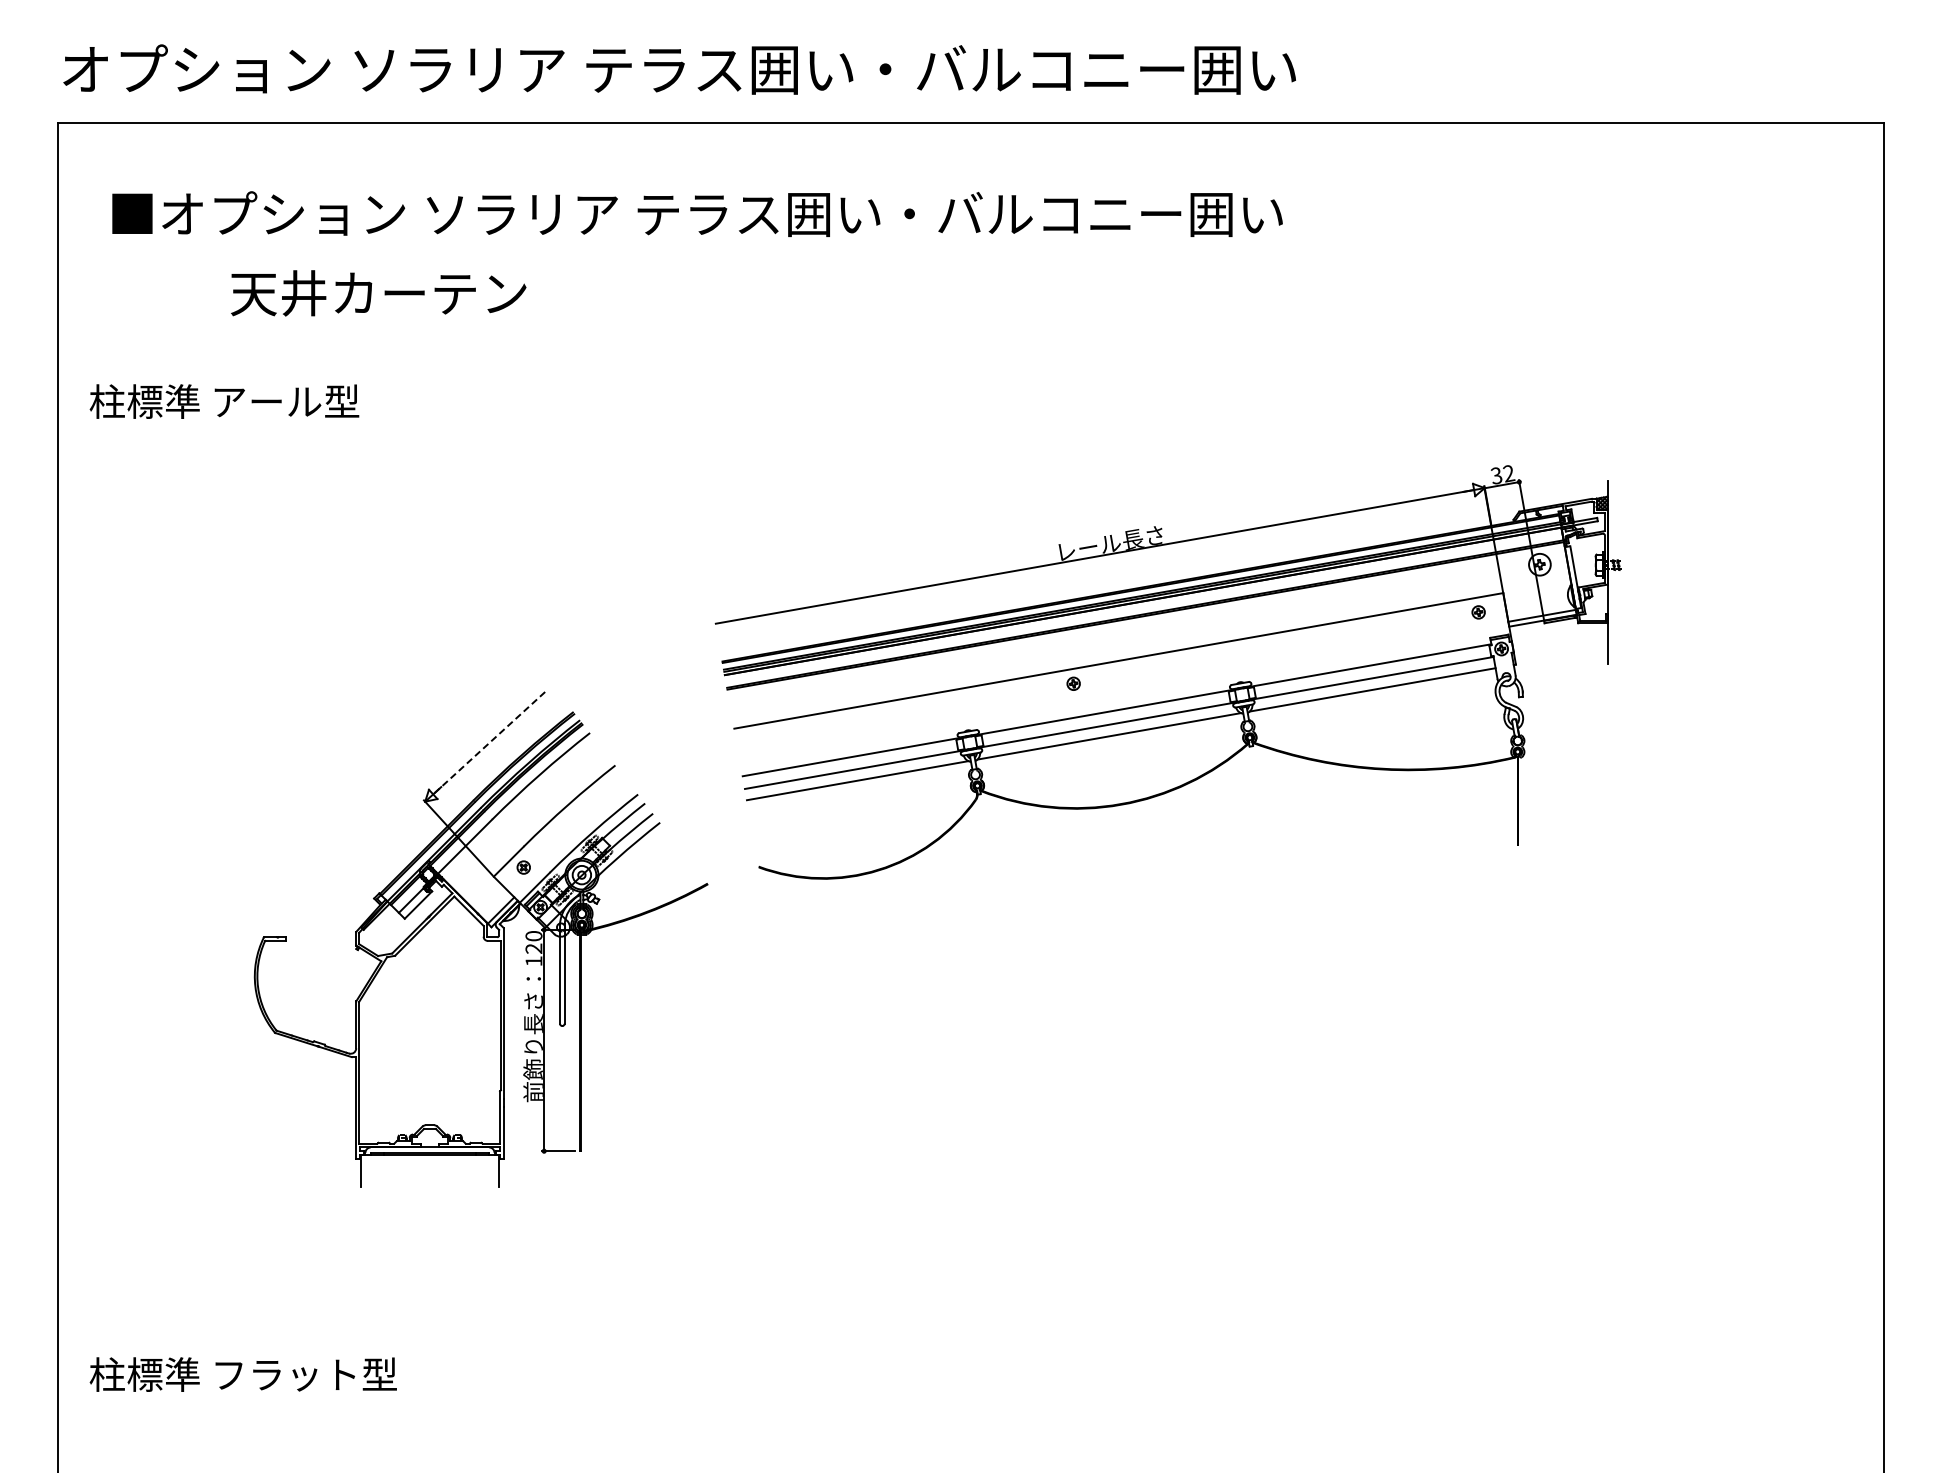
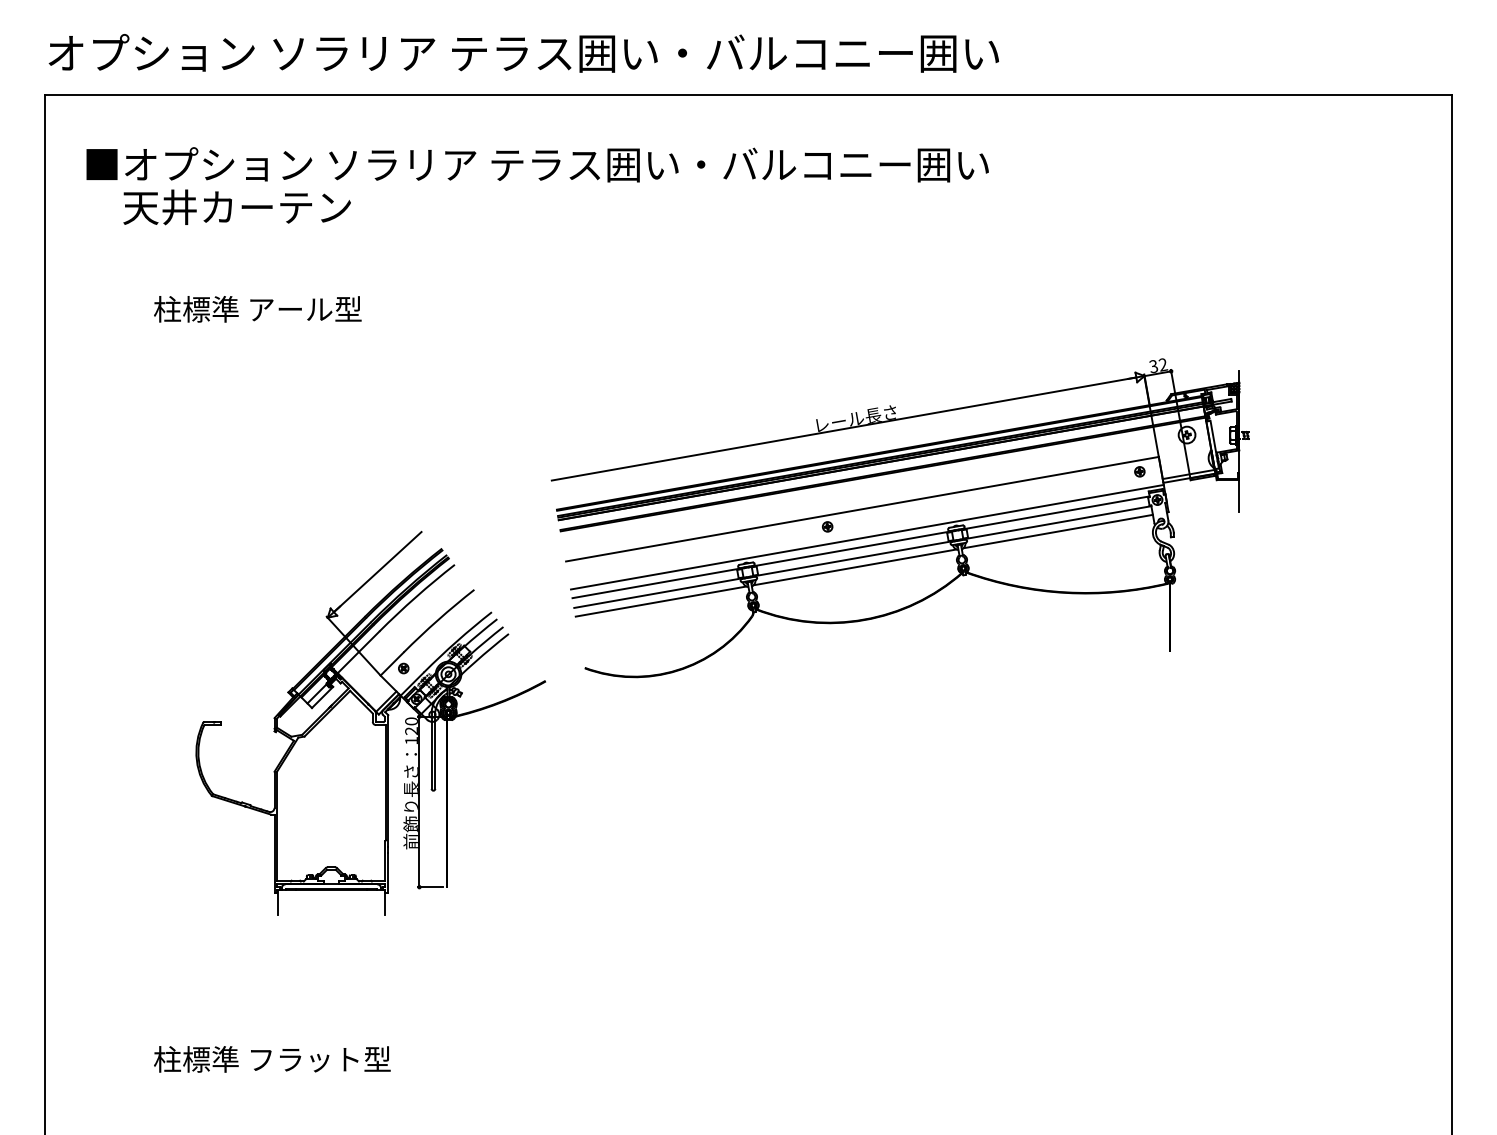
text: (378, 293) -> (237, 207), moved
text: (224, 401) -> (257, 309), moved
line: (1124, 697) -> (866, 537), added
line: (491, 741) -> (378, 571), dashed -> solid
text: (242, 1374) -> (271, 1059), moved

